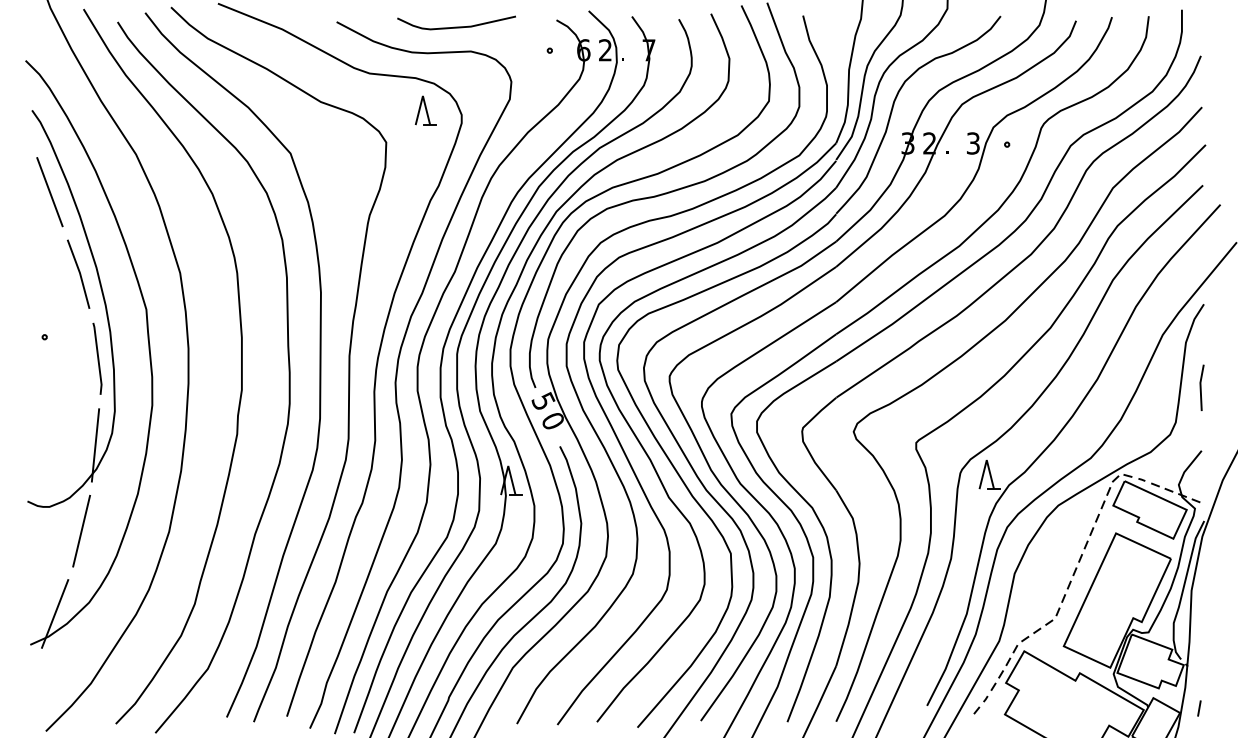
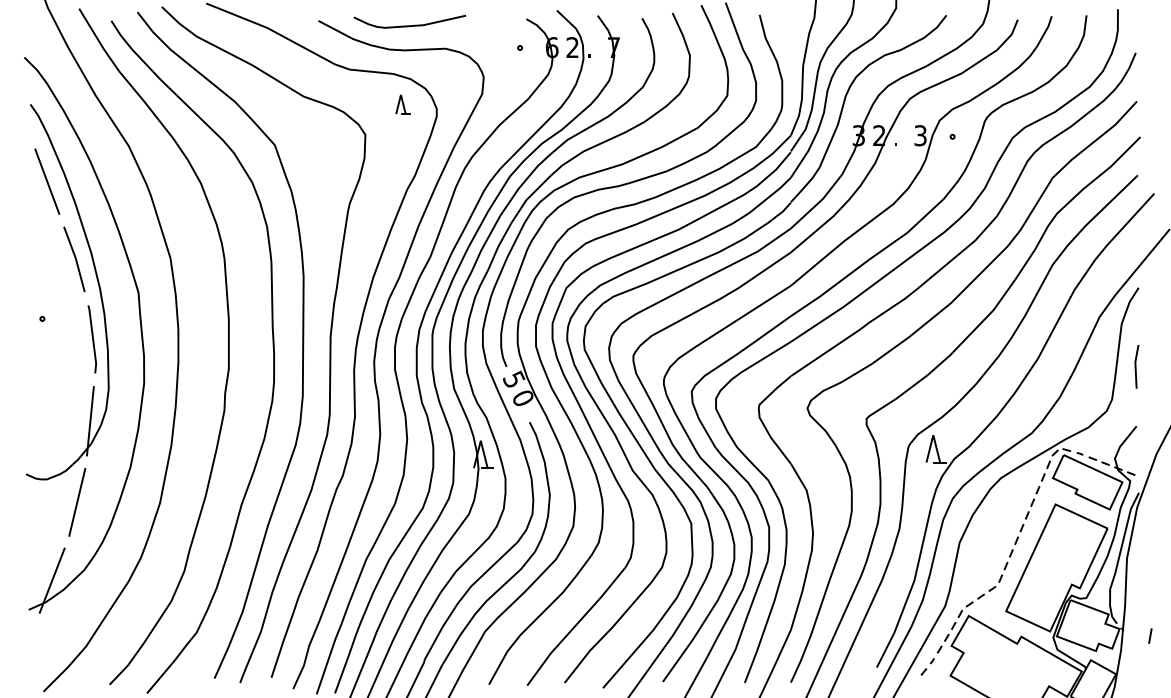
curve: (456, 26) -> (409, 25), moved
part: (425, 110) -> (402, 104), size x0.7
line: (1199, 707) -> (1150, 635), moved

